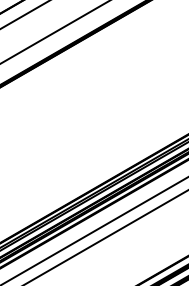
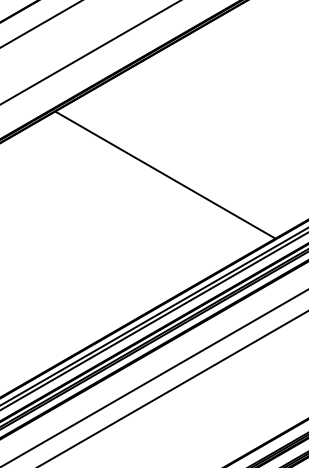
line: (100, 106) -> (164, 174), added

